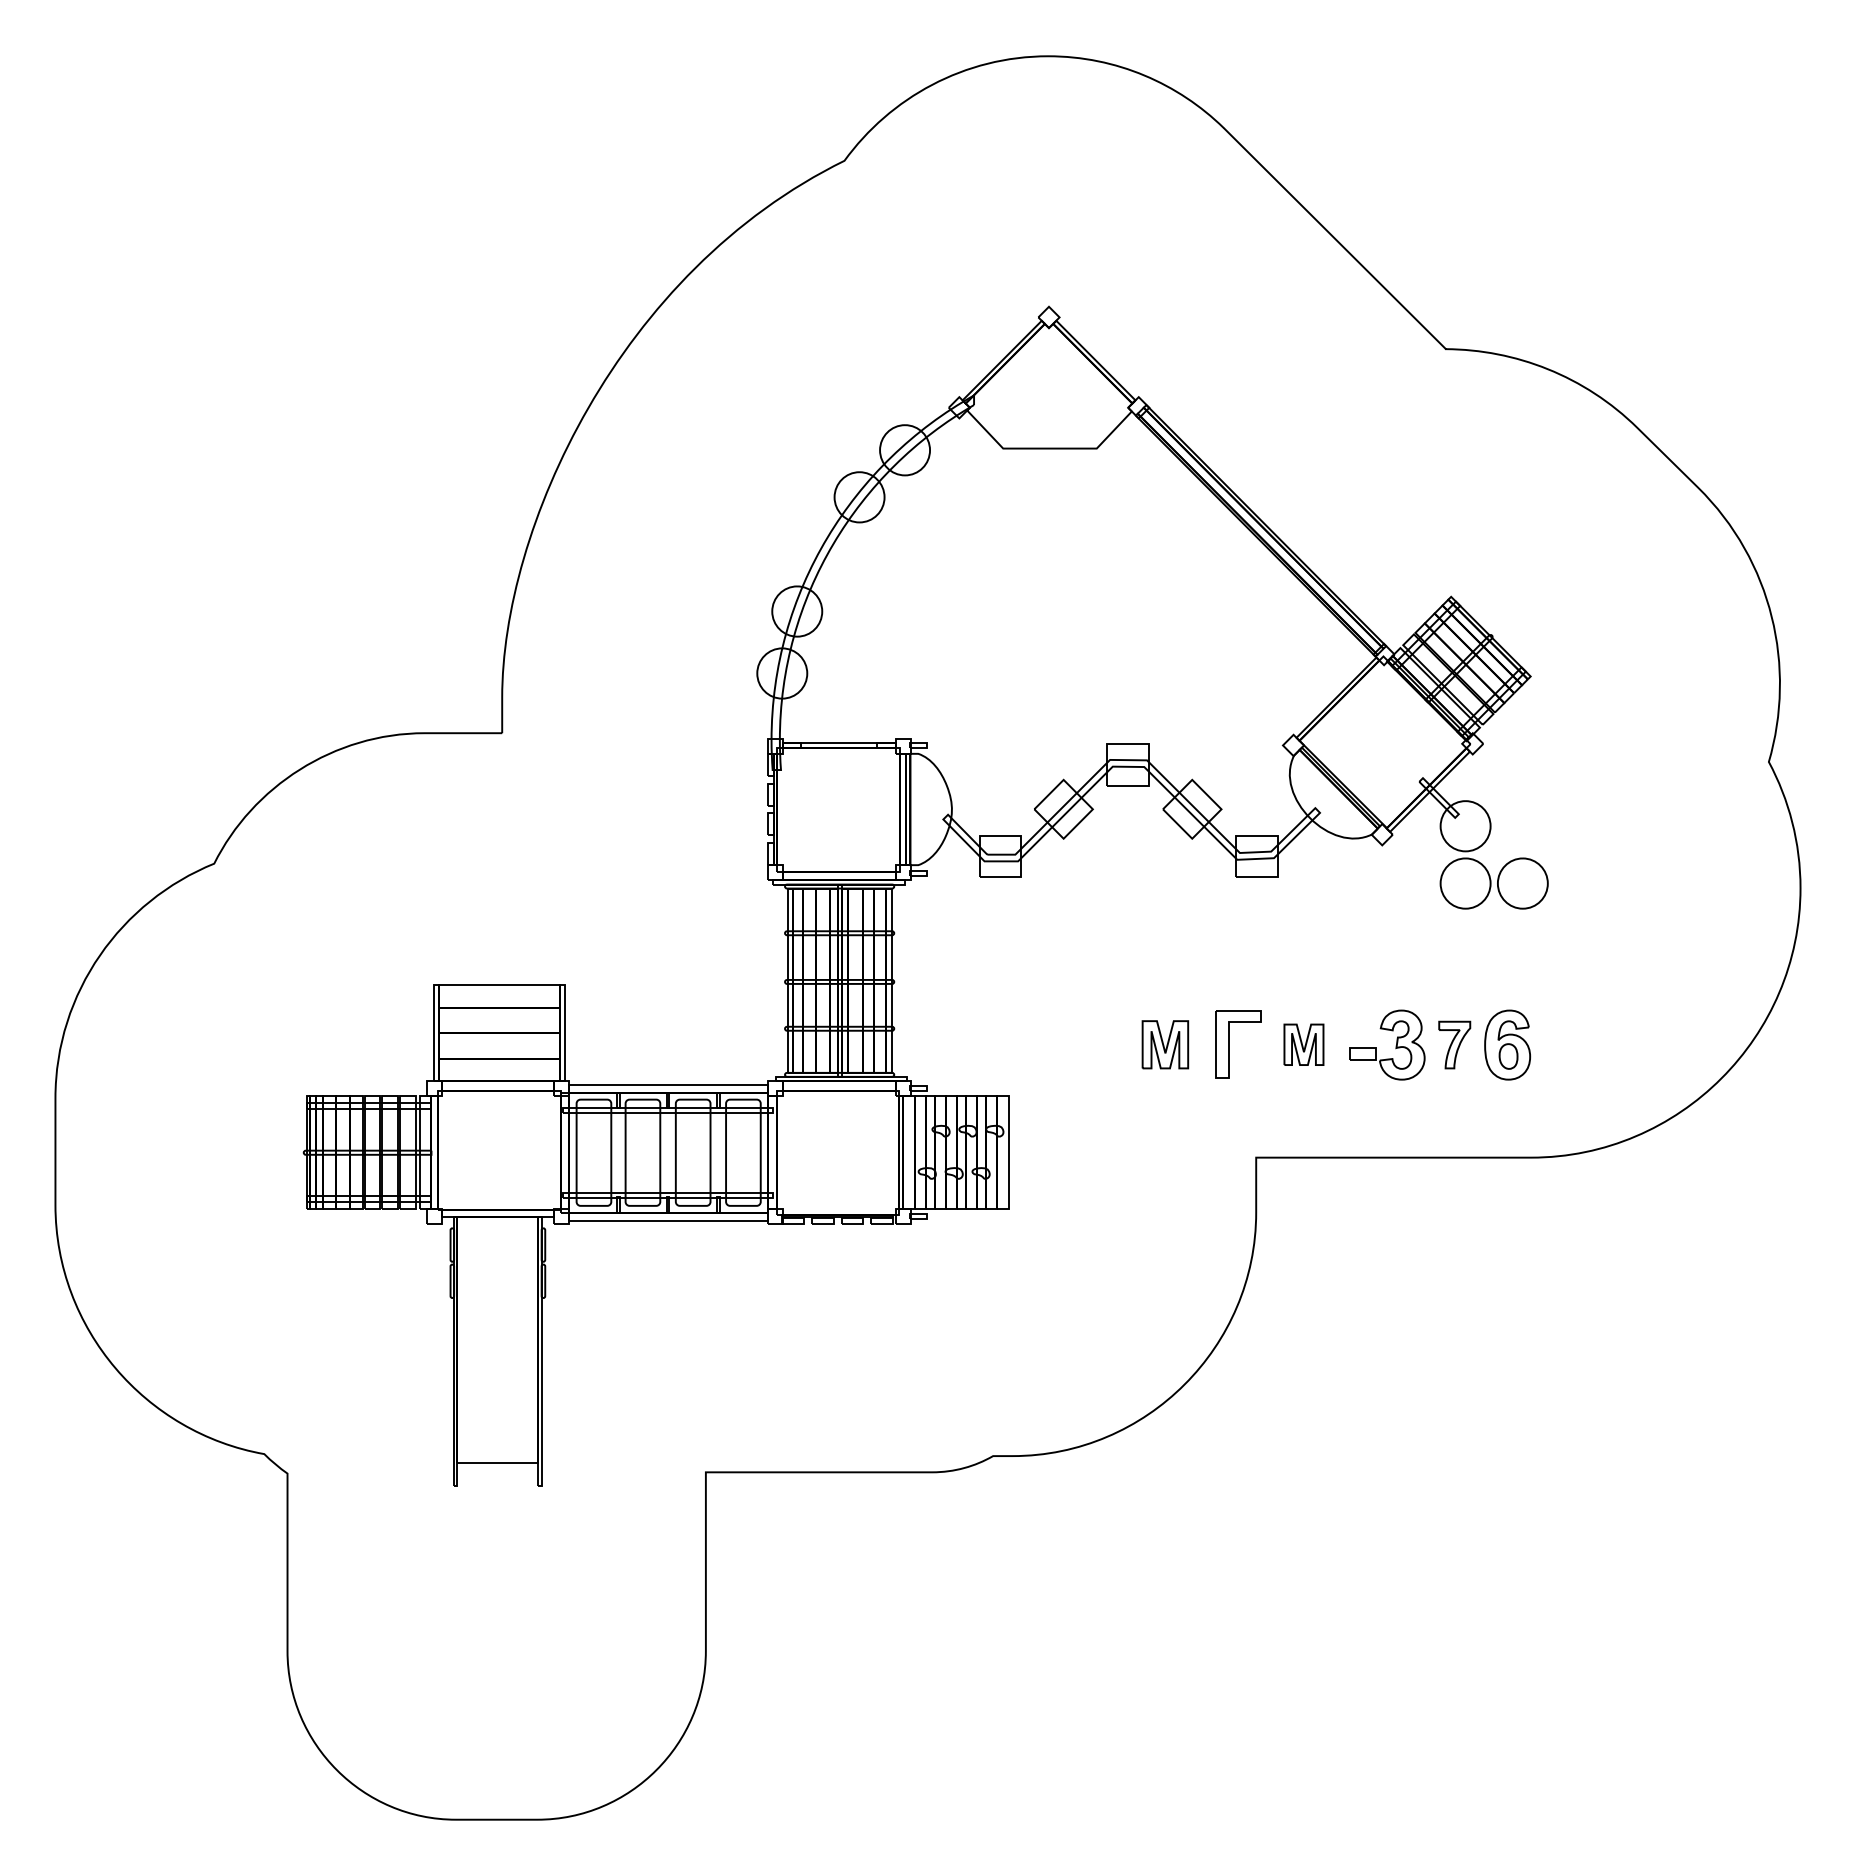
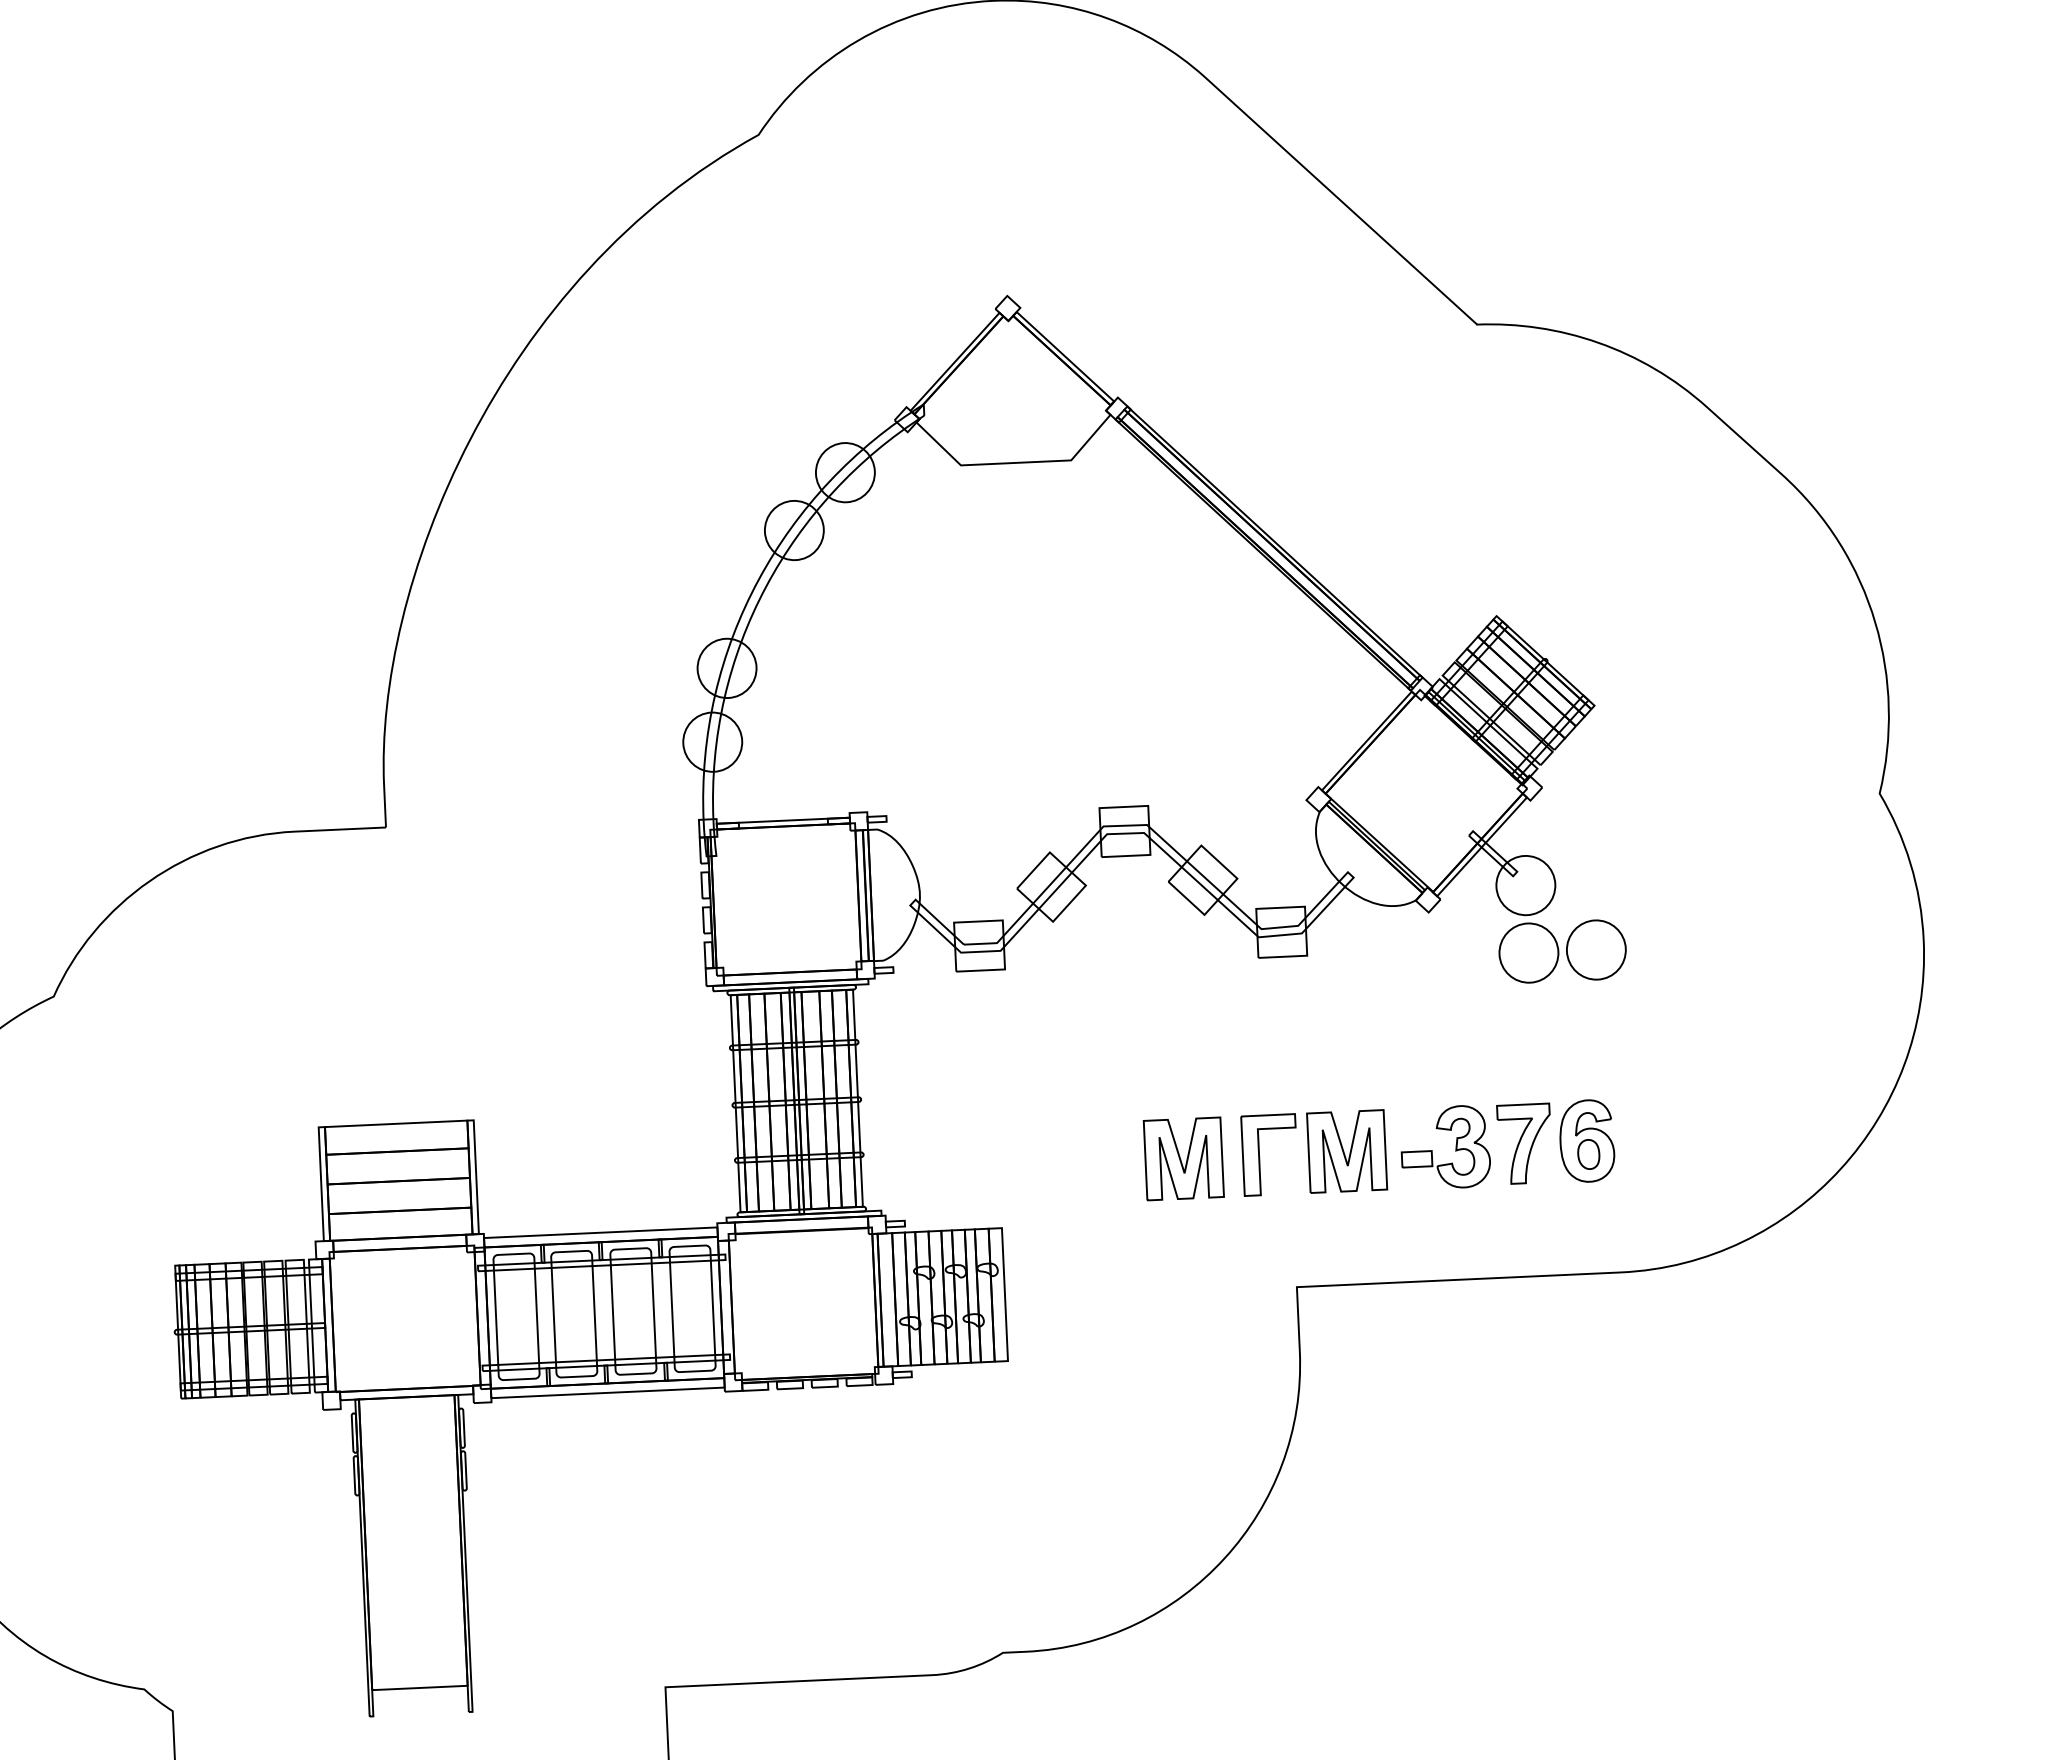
part: (1165, 1044) -> (1184, 1158), size x1.43
part: (1303, 1044) -> (1346, 1151), size x1.67
part: (1454, 1044) -> (1524, 1143), size x1.43

